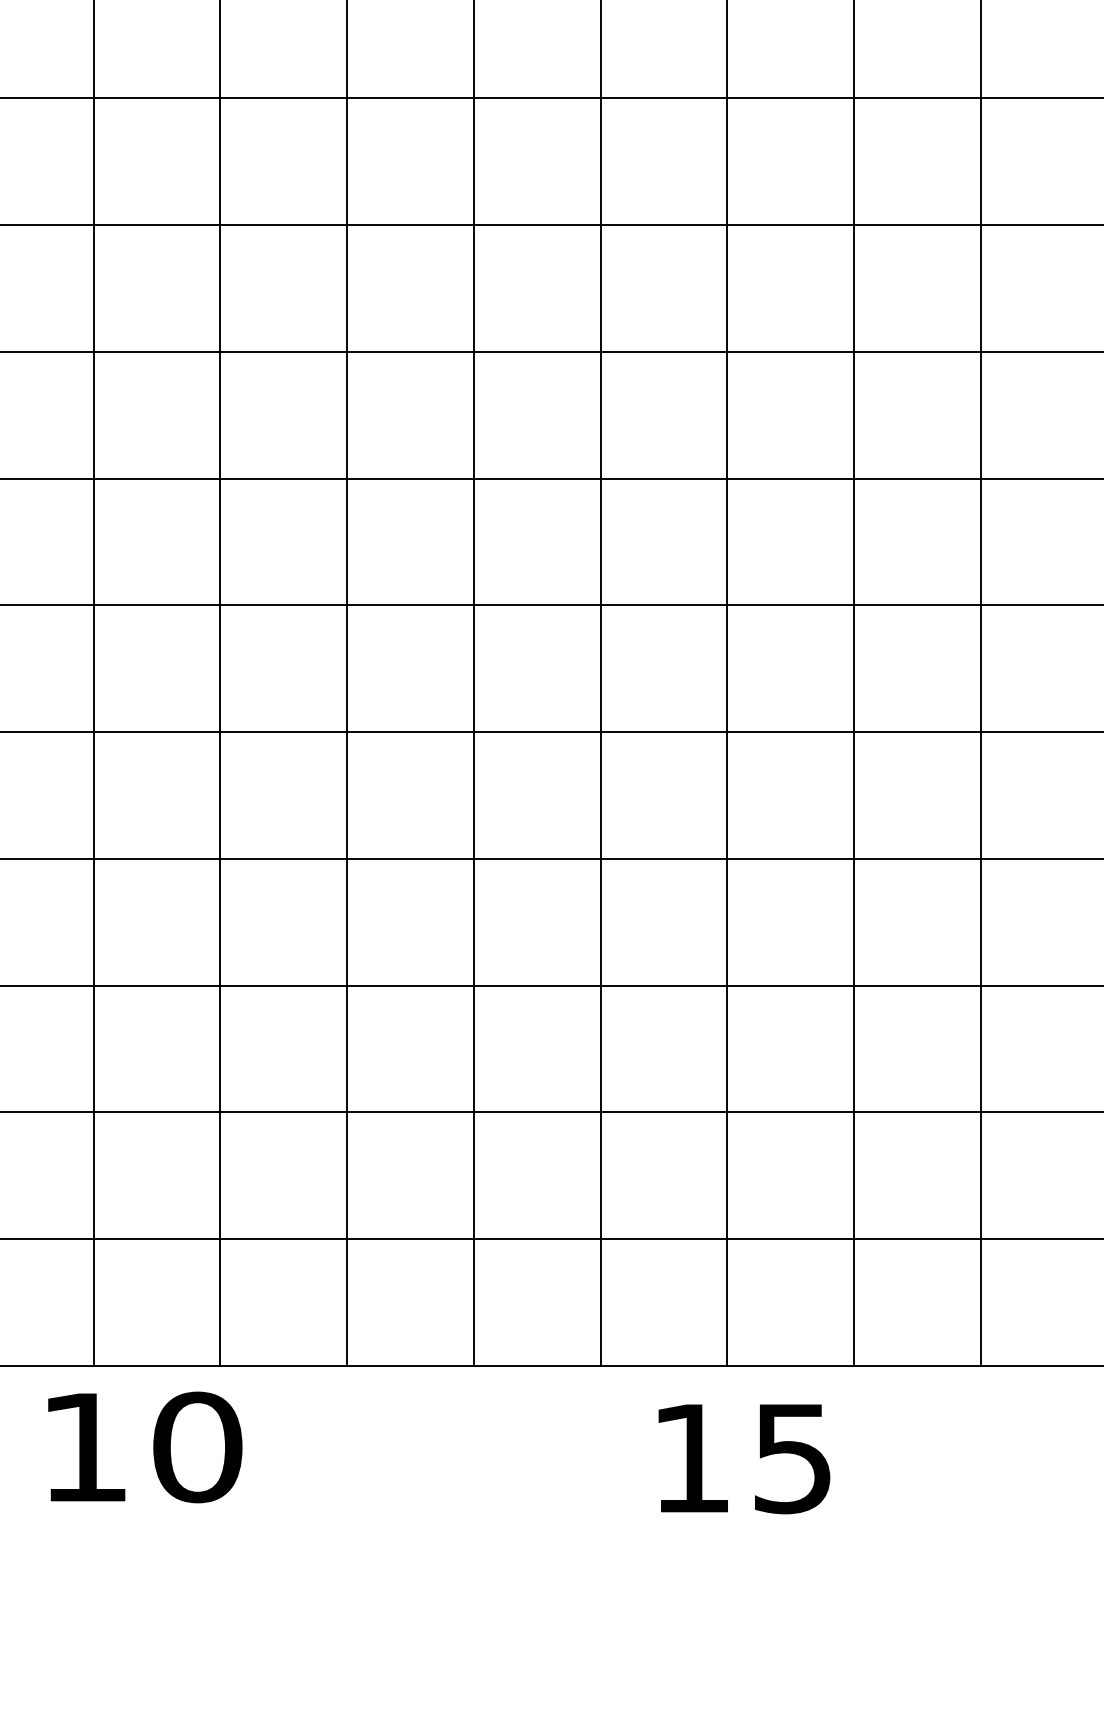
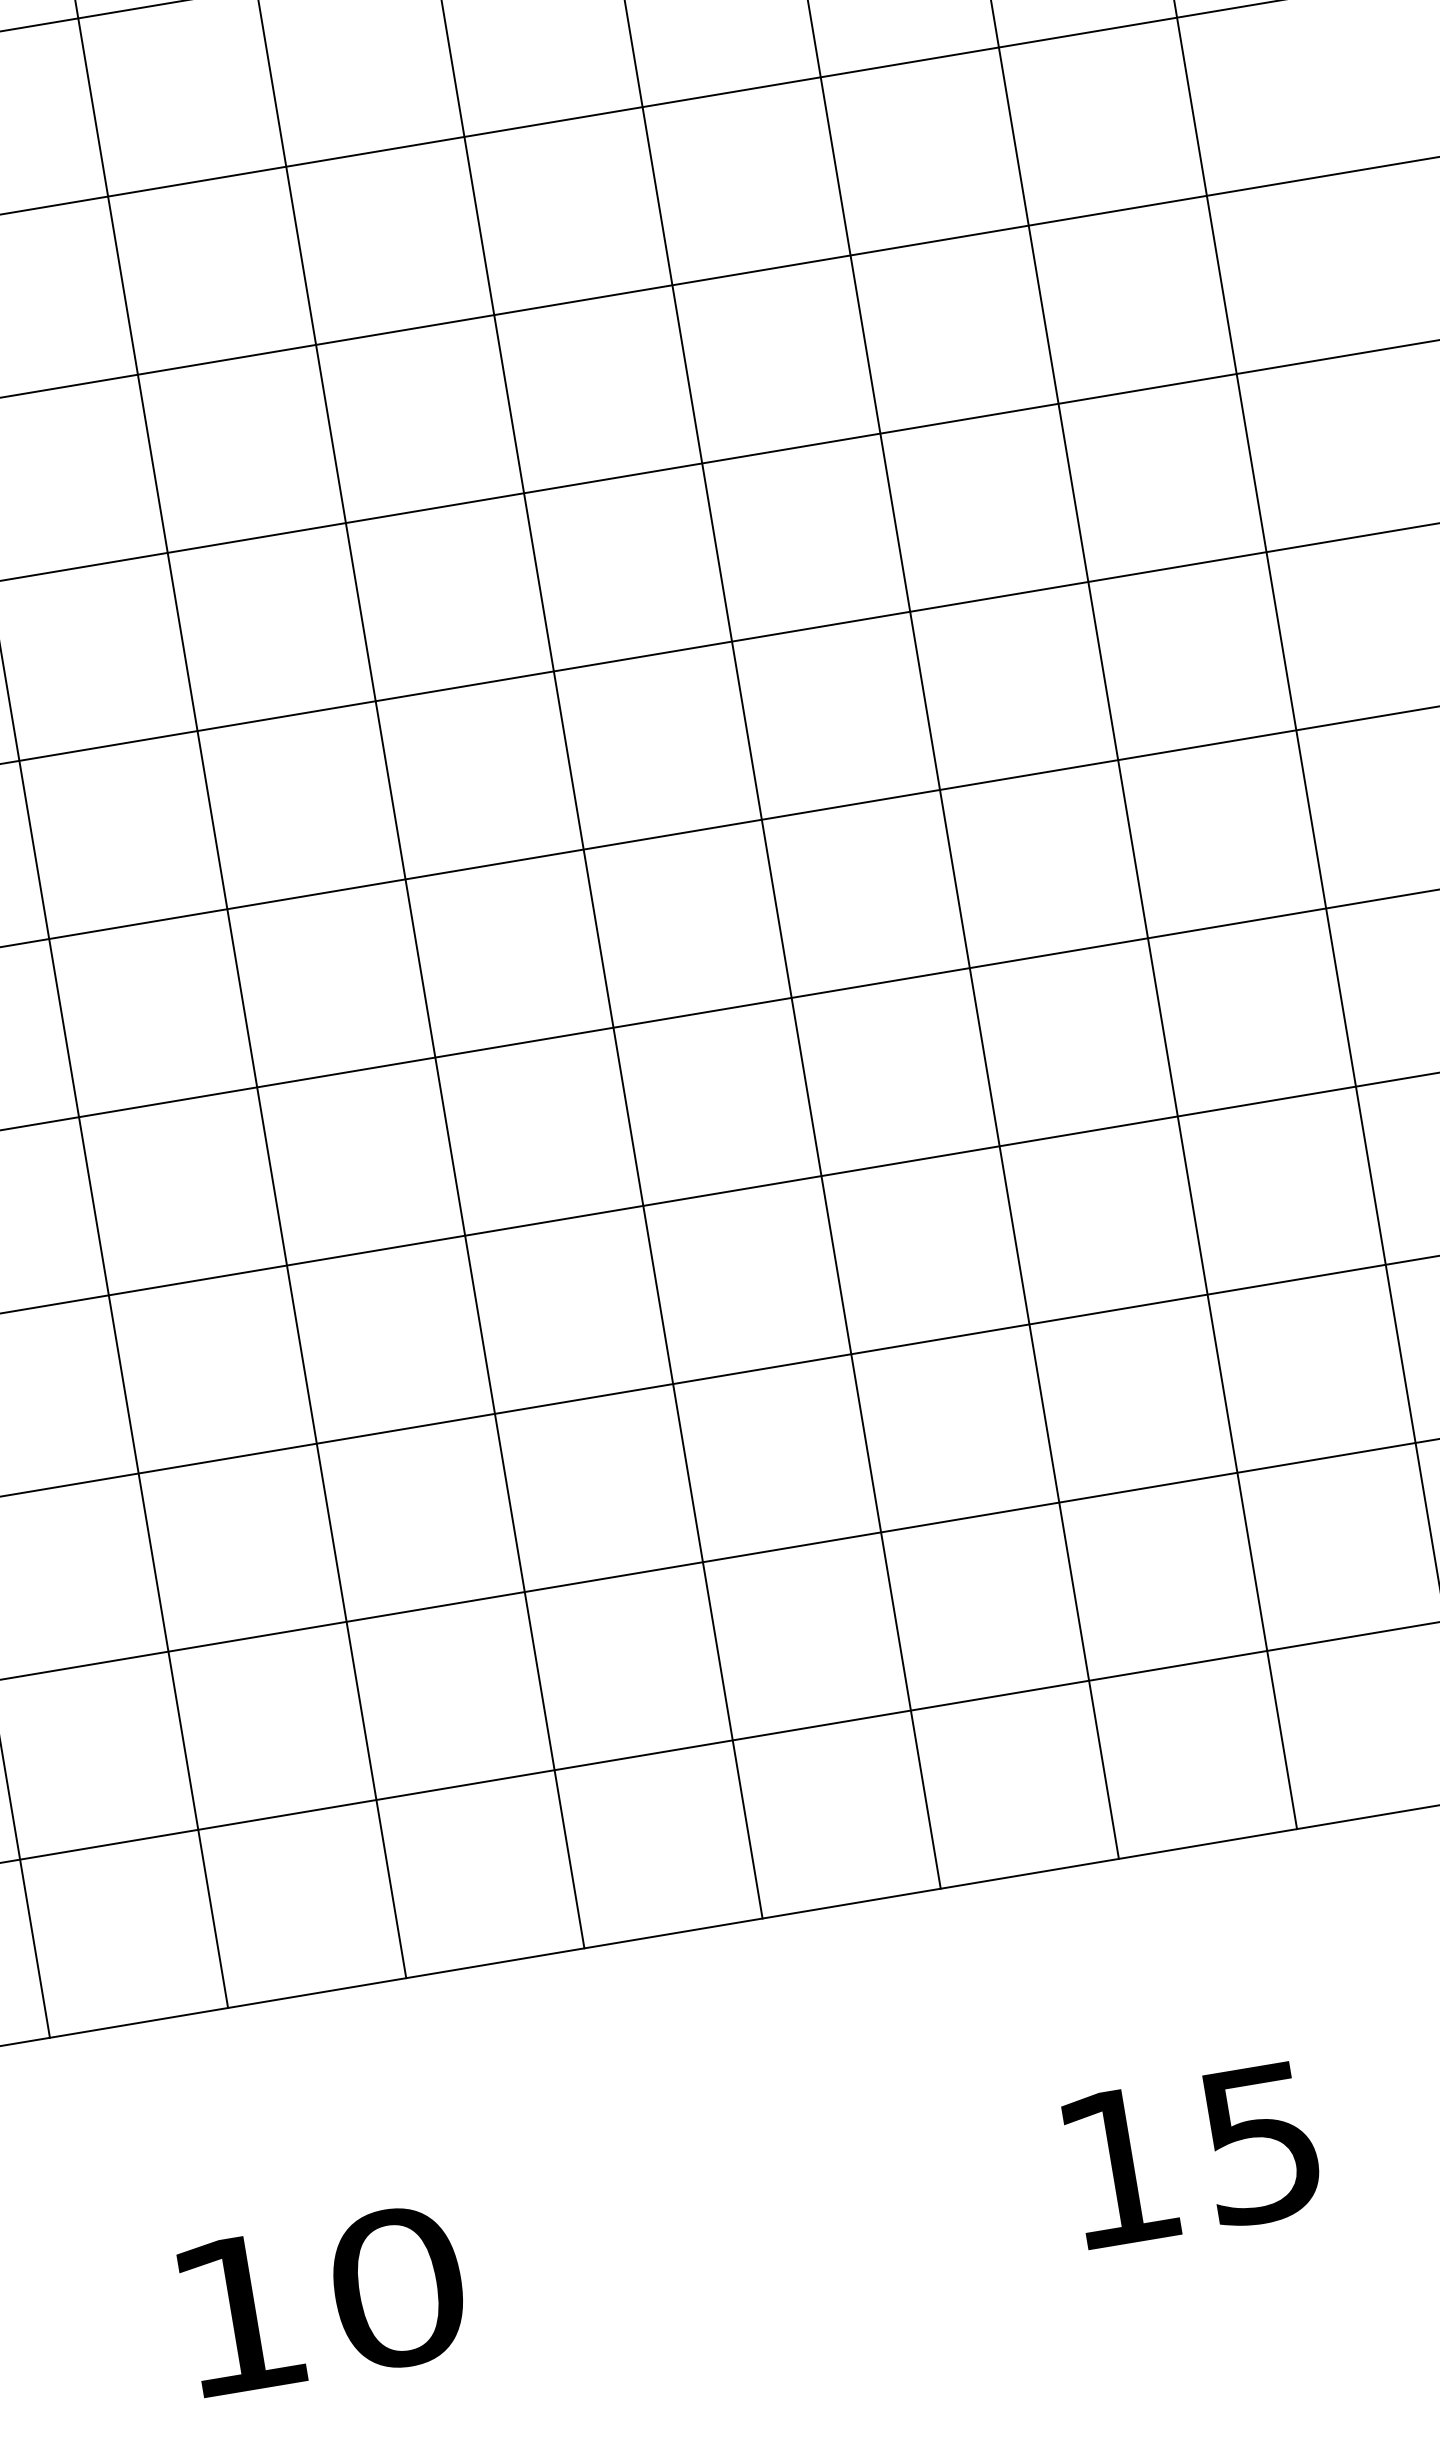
text: (145, 1447) -> (324, 2300), moved
text: (744, 1459) -> (1193, 2156), moved

